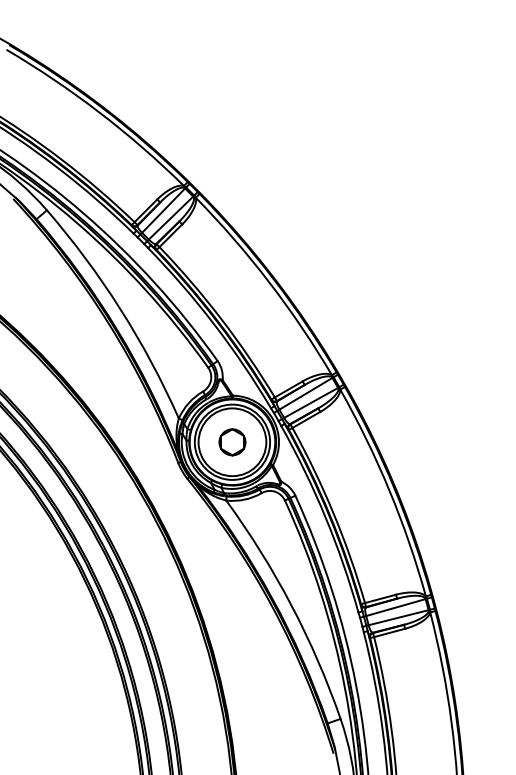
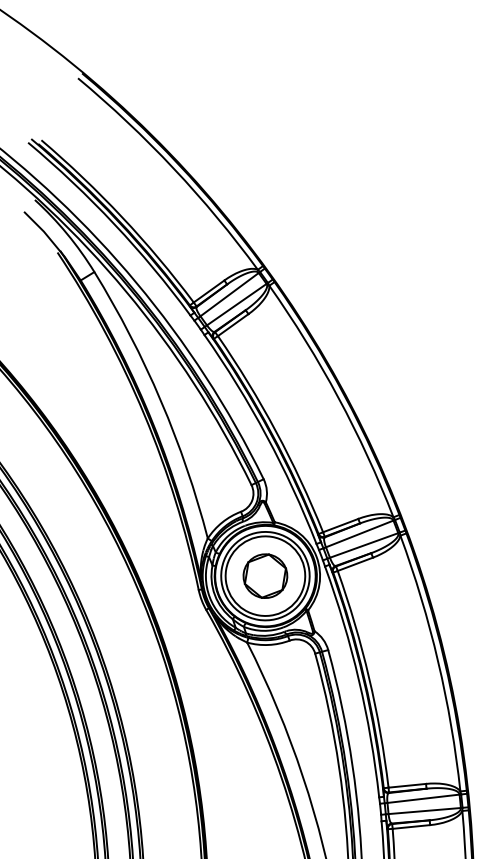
part: (232, 442) -> (265, 576), size x1.43

